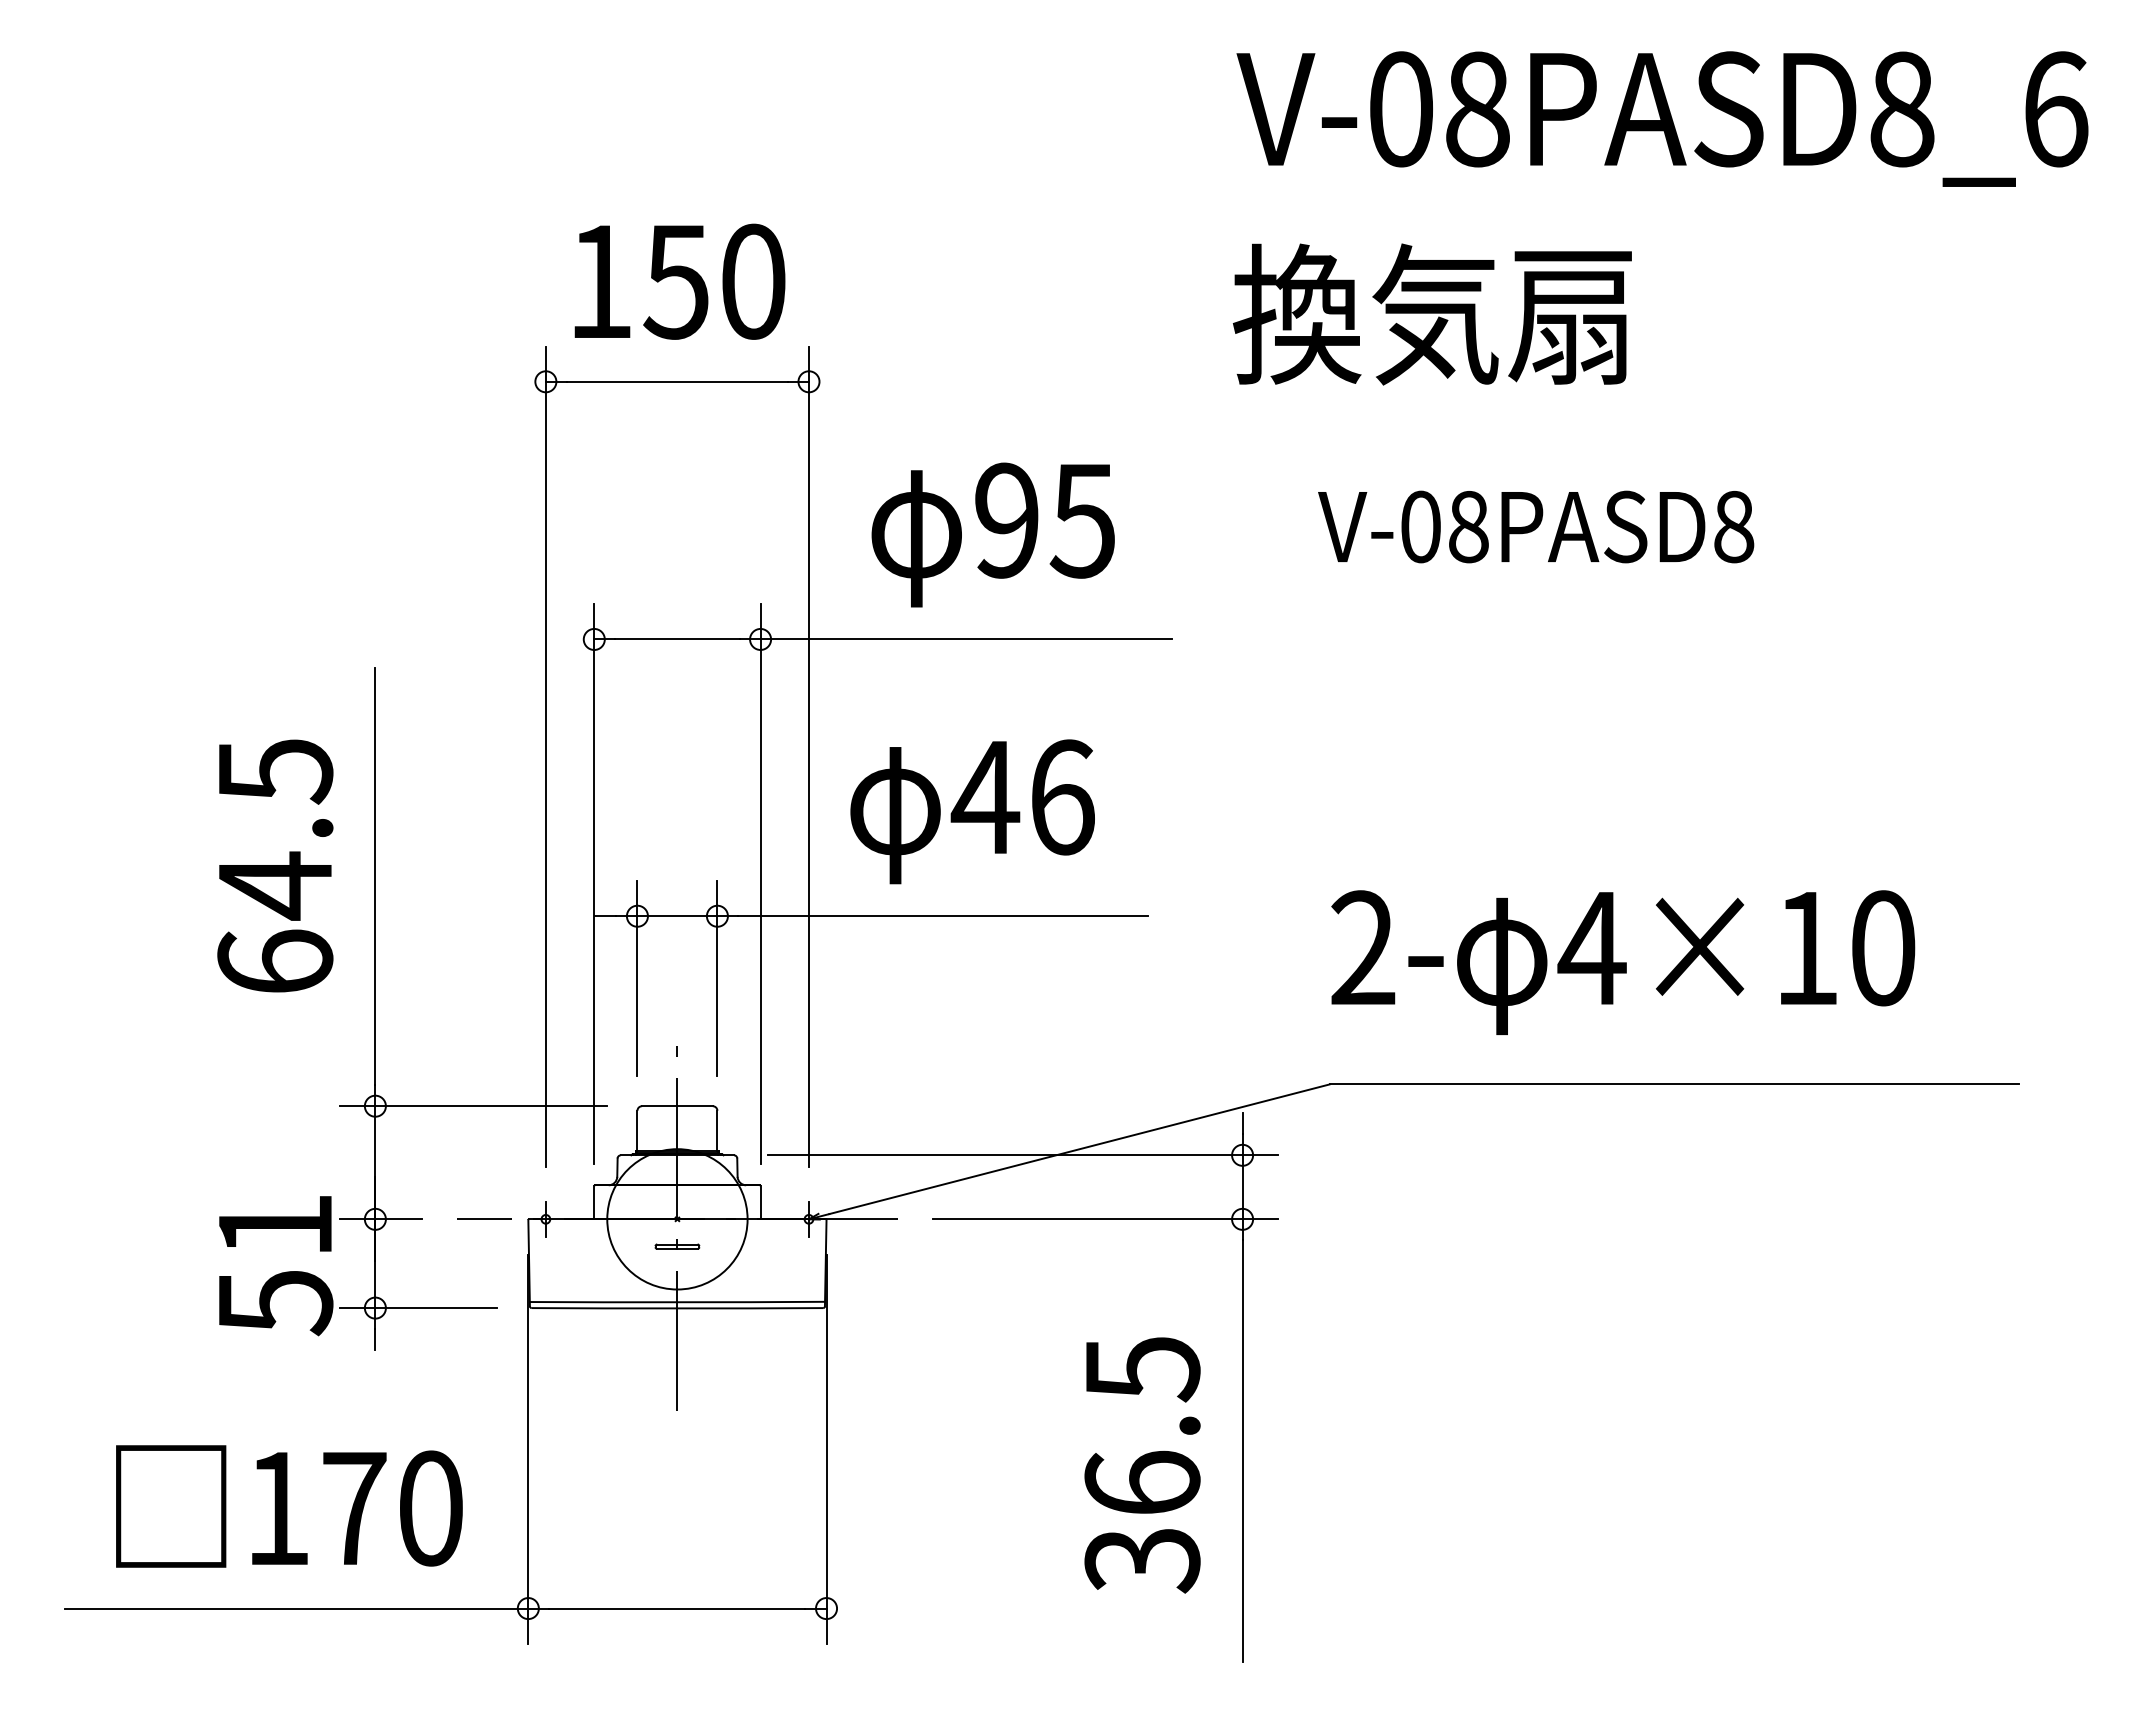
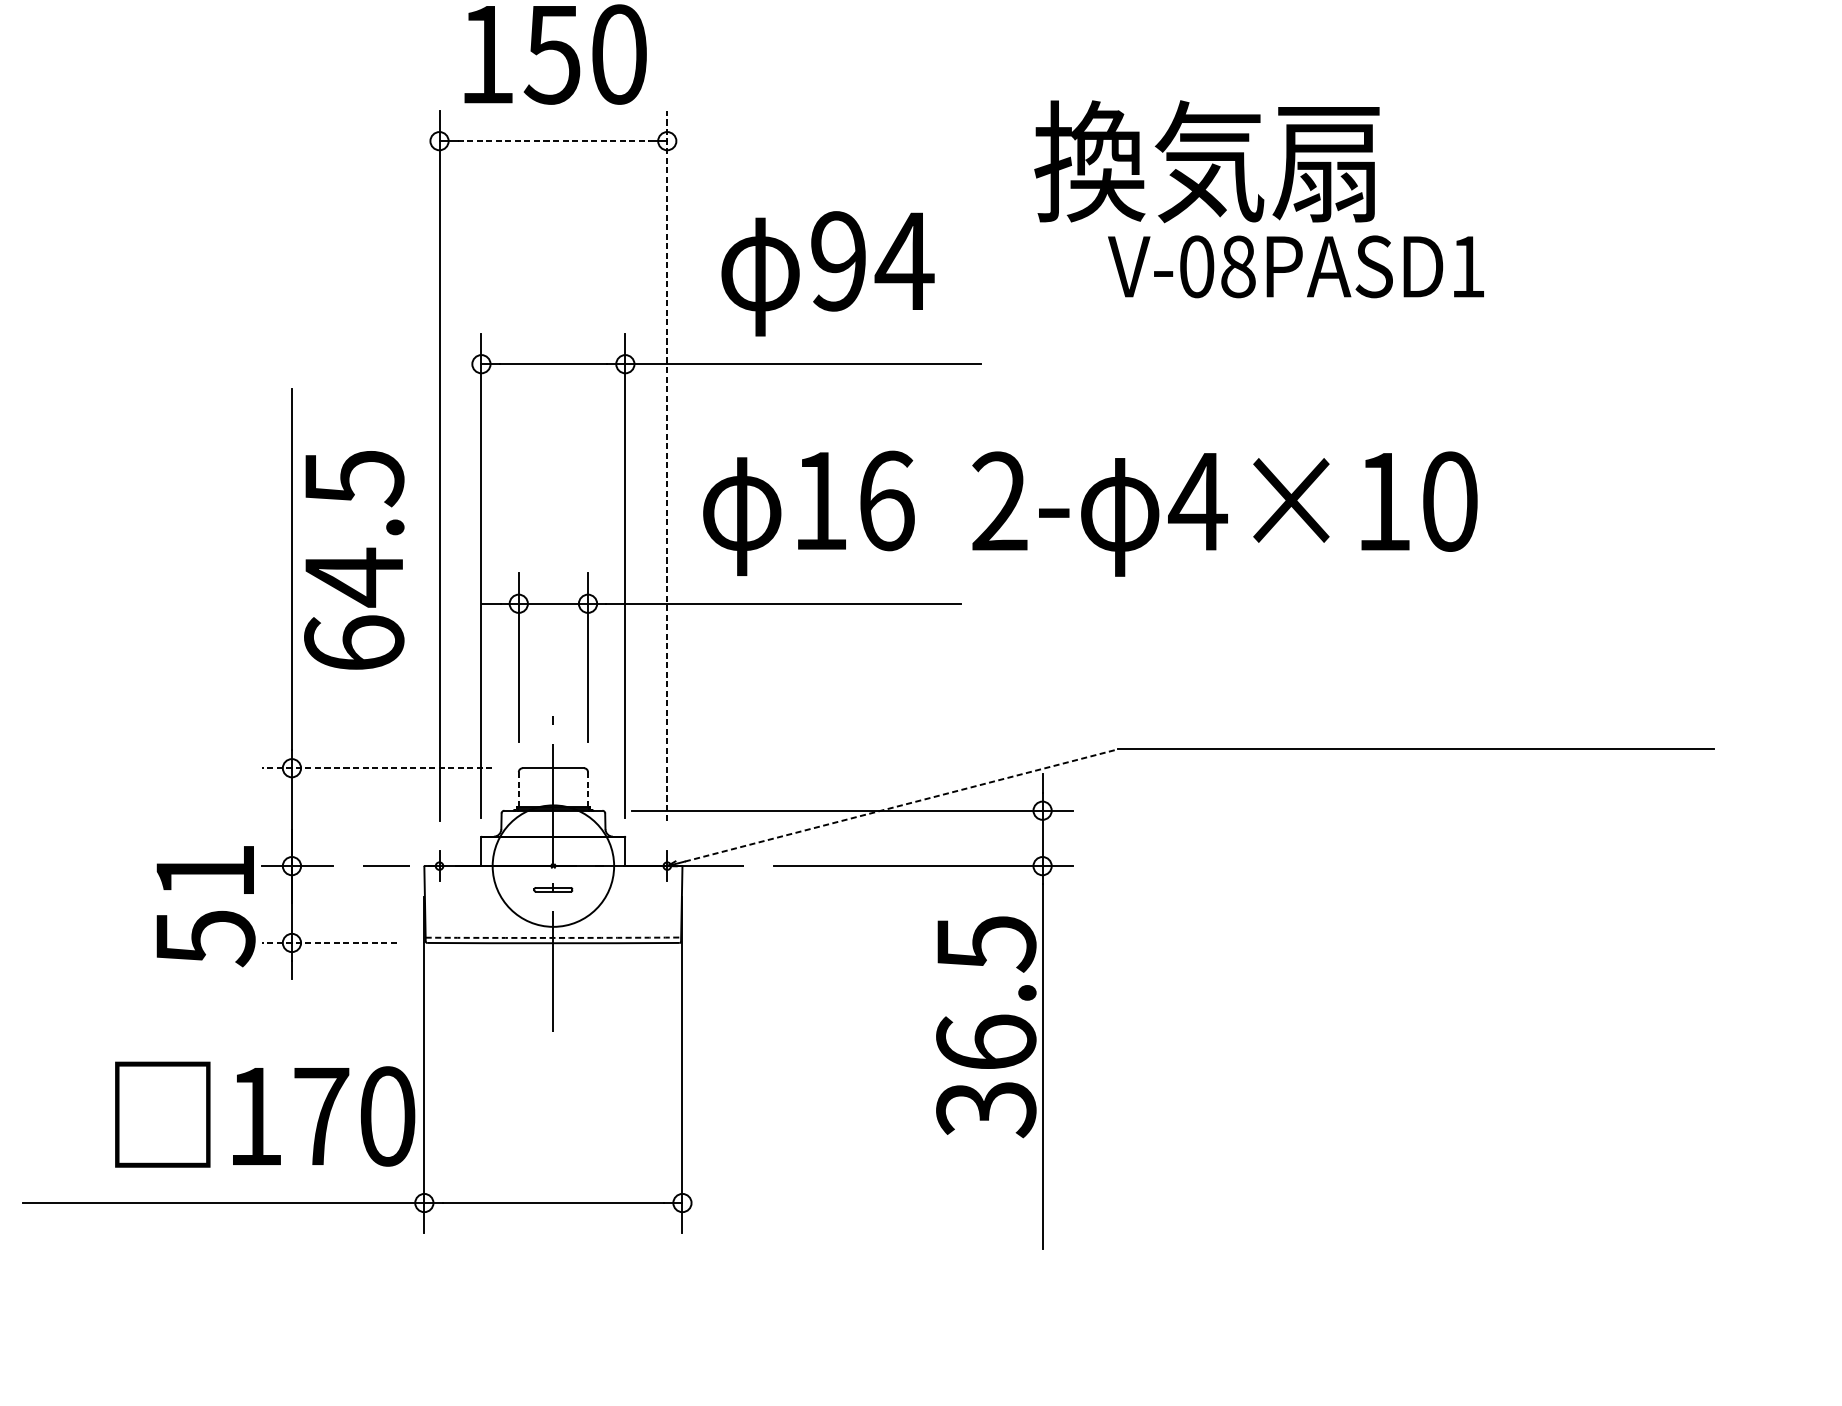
text: (1432, 314) -> (1206, 161), moved
line: (677, 381) -> (553, 140), solid -> dashed
text: (1082, 521) -> (904, 262), 95 -> 94
text: (1734, 527) -> (1468, 267), V-08PASD8 -> V-08PASD1
line: (808, 756) -> (666, 465), solid -> dashed
text: (985, 797) -> (820, 500), 46 -> 16
text: (275, 865) -> (354, 559), moved
text: (1623, 962) -> (1225, 513), moved
line: (473, 1106) -> (376, 768), solid -> dashed
line: (637, 1130) -> (518, 789), solid -> dashed
line: (717, 1130) -> (588, 789), solid -> dashed
line: (1079, 1149) -> (901, 805), solid -> dashed
arc: (677, 1302) -> (553, 938), solid -> dashed
line: (417, 1308) -> (328, 943), solid -> dashed
text: (1142, 1465) -> (986, 1027), moved
text: (289, 1506) -> (265, 1114), moved

